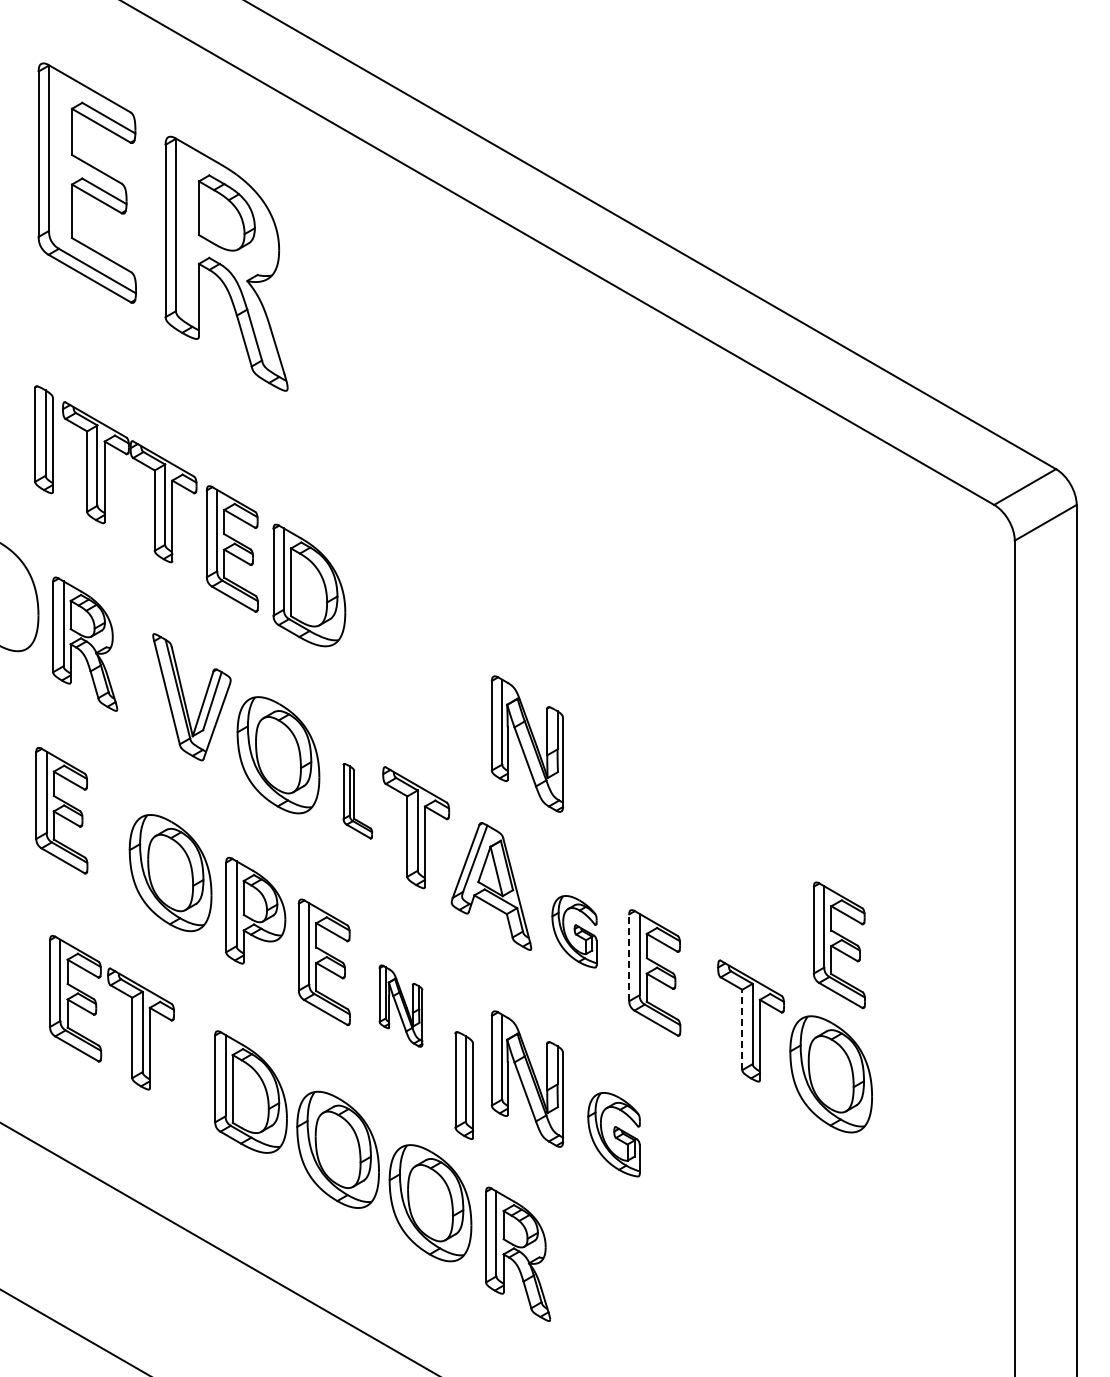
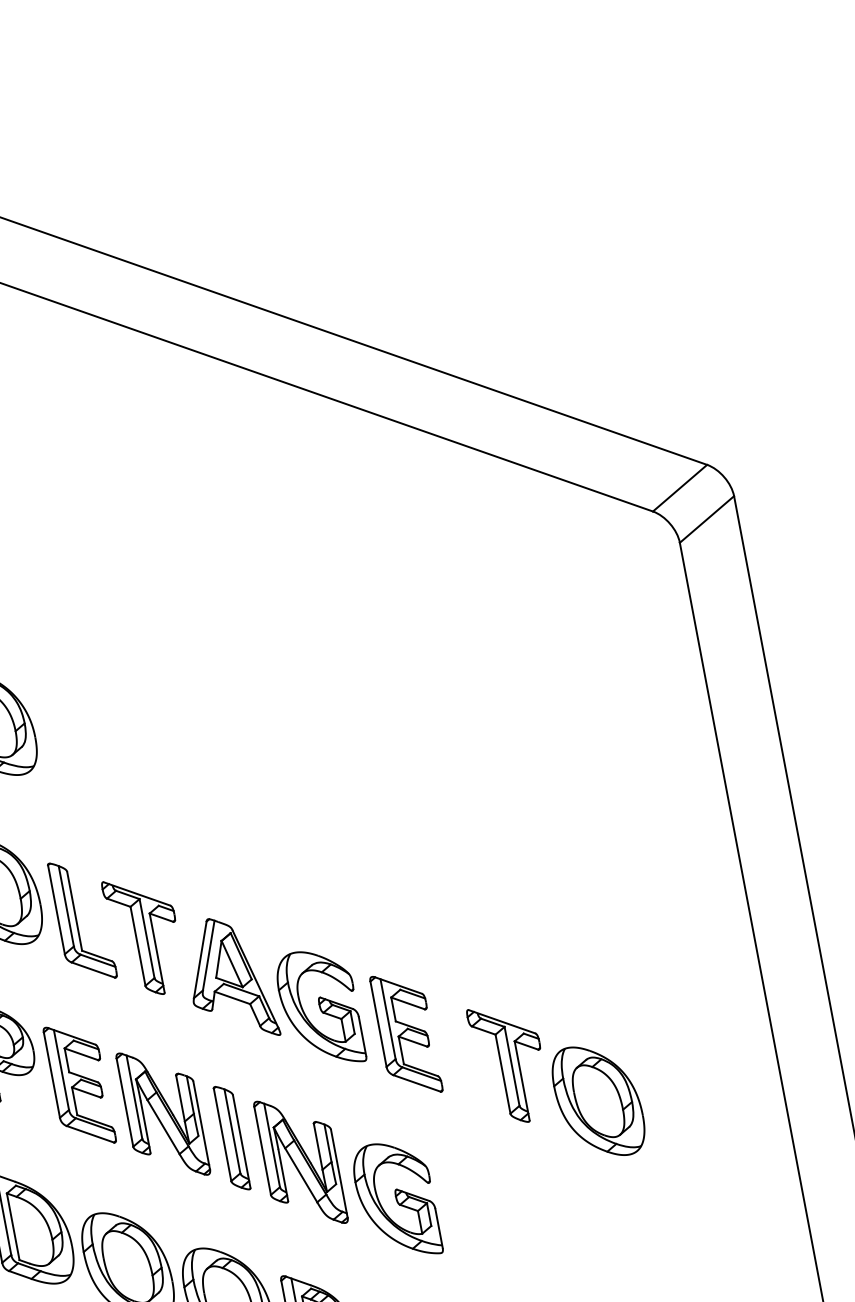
part: (527, 743) -> (238, 832), removed
part: (357, 801) -> (82, 921), size x1.67
part: (574, 931) -> (319, 1008), size x1.67
part: (838, 945) -> (581, 973), removed
line: (629, 957) -> (378, 1023), dashed -> solid
part: (400, 1005) -> (162, 1113), size x1.67
line: (742, 1029) -> (503, 1073), dashed -> solid
part: (463, 1085) -> (231, 1138), moved
part: (613, 1134) -> (395, 1200), size x1.43

